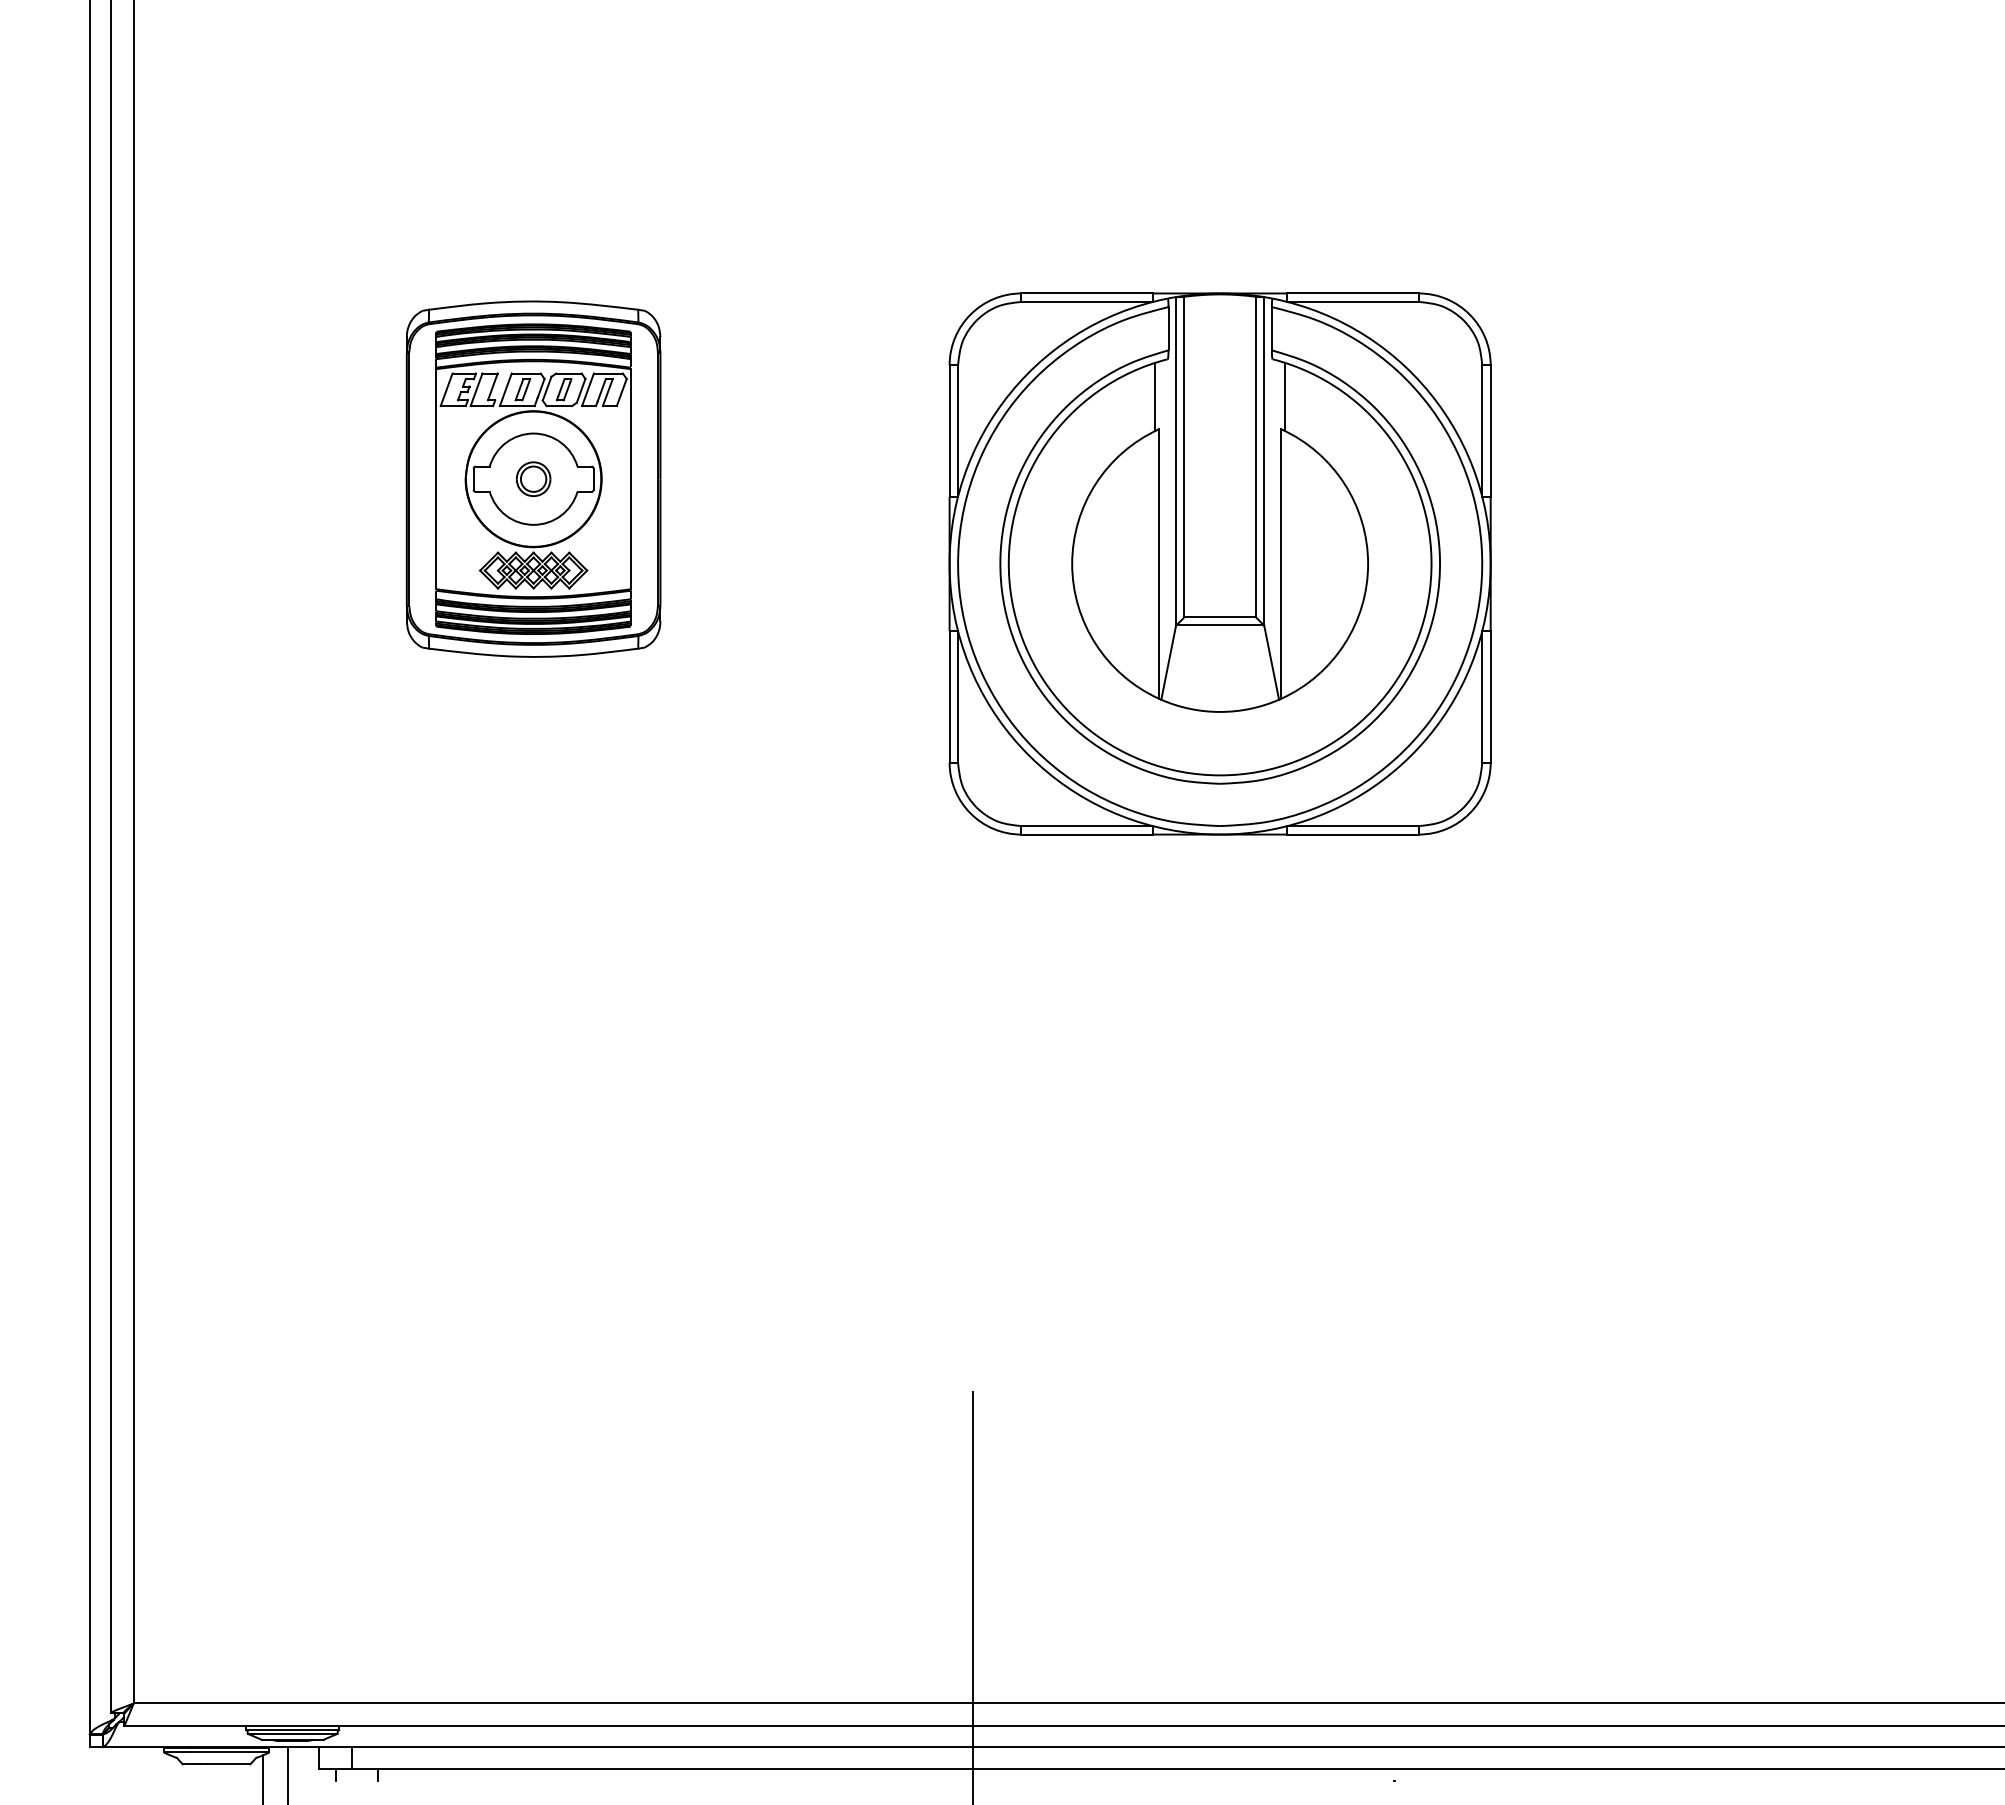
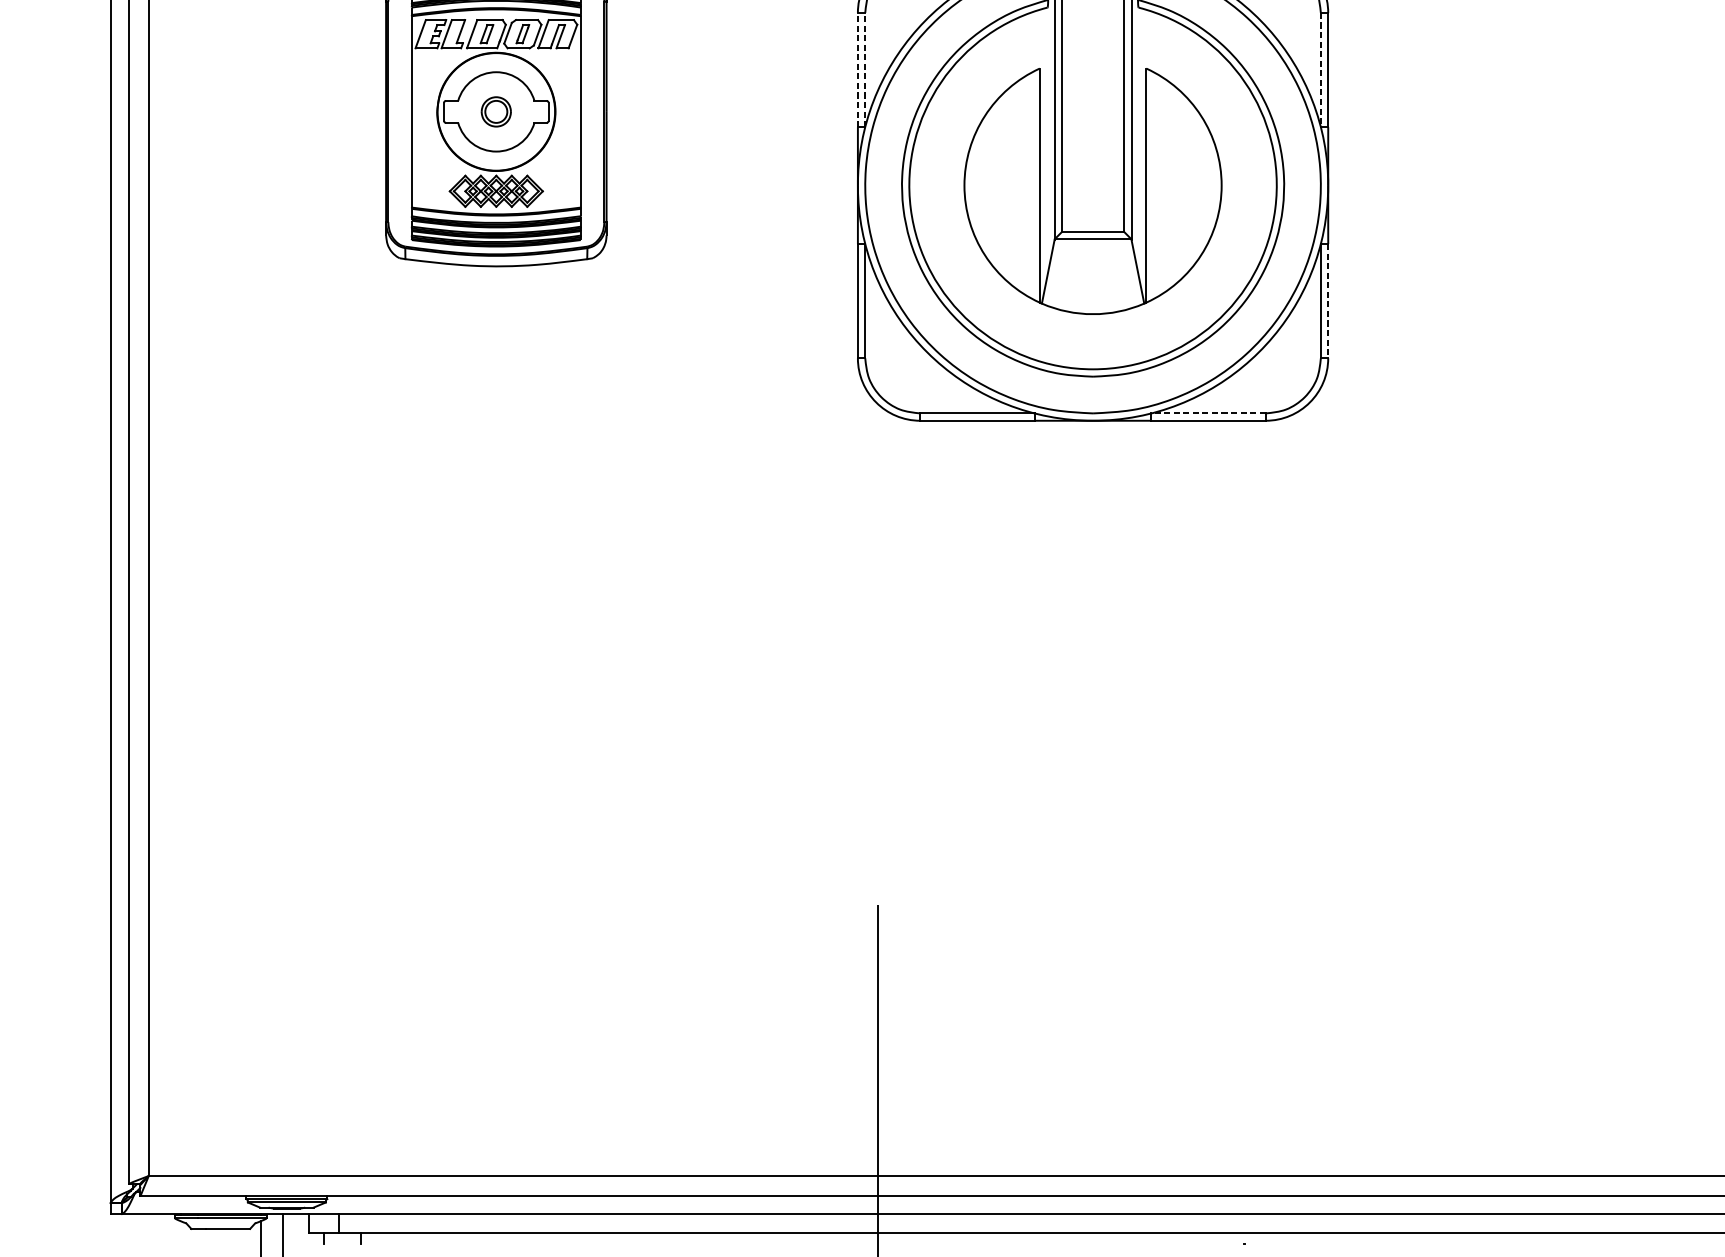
line: (1155, 396) -> (1036, 40), removed
line: (1284, 396) -> (1148, 40), removed
line: (949, 431) -> (857, 70), solid -> dashed
line: (958, 431) -> (865, 70), solid -> dashed
line: (1482, 431) -> (1321, 70), solid -> dashed
line: (1490, 696) -> (1328, 300), solid -> dashed
line: (1353, 826) -> (1208, 413), solid -> dashed

